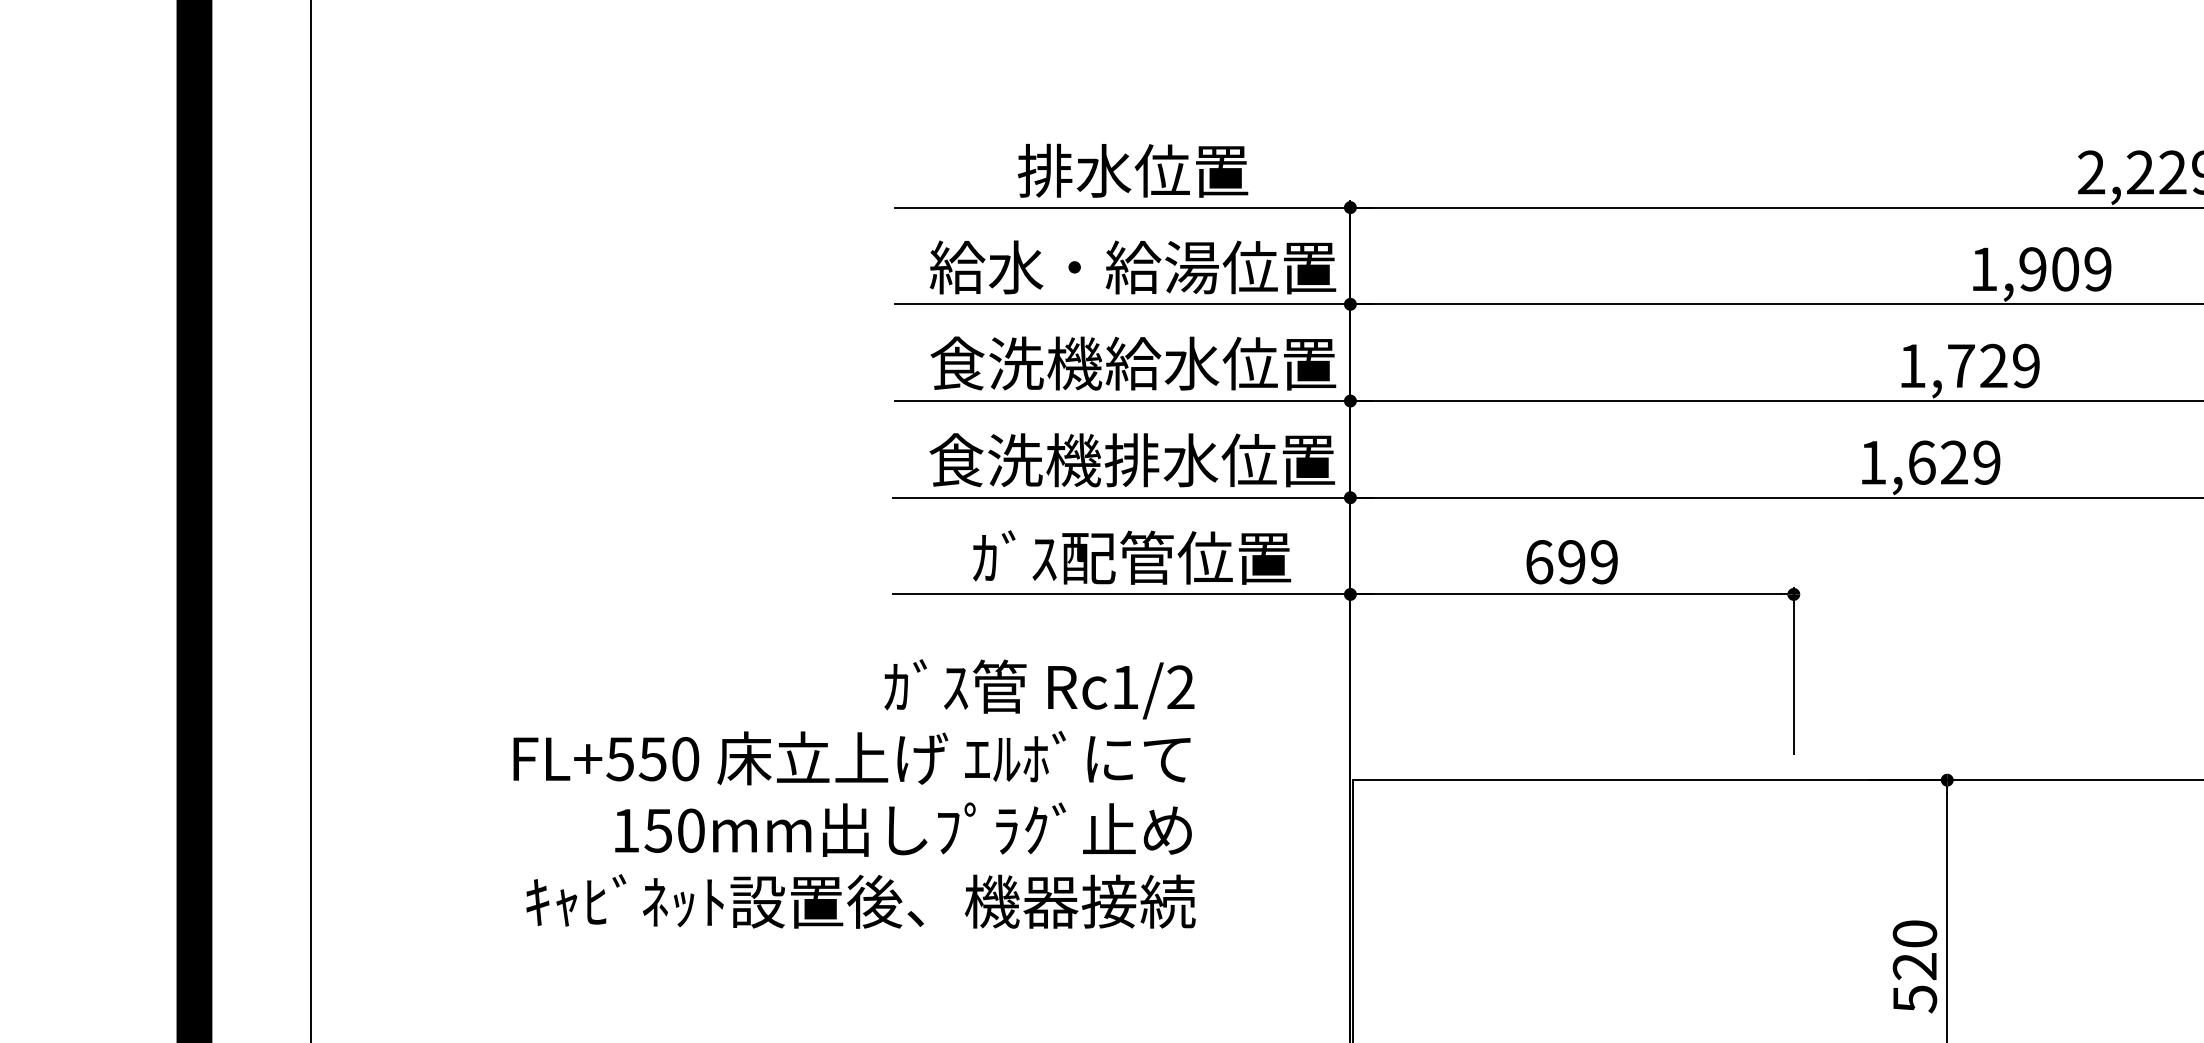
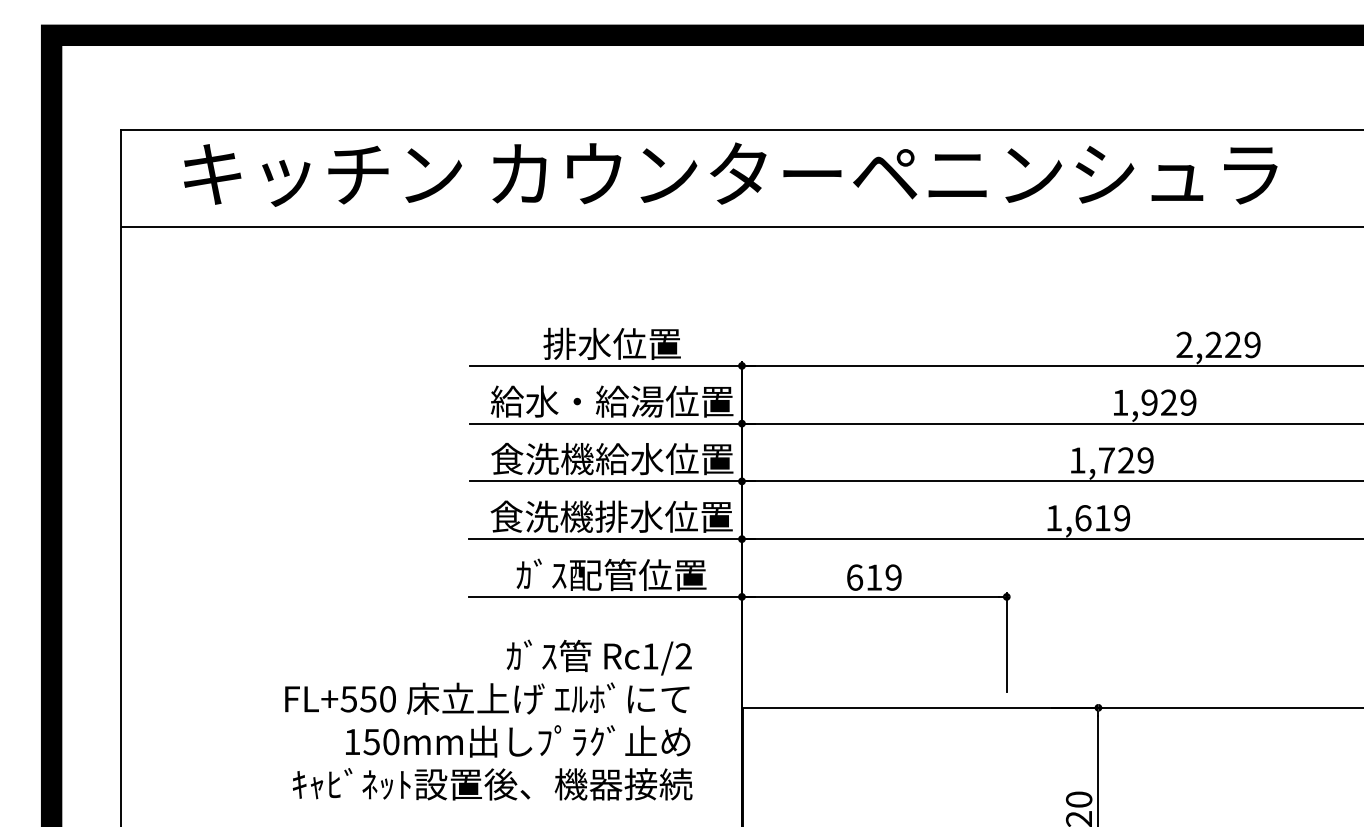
text: (2066, 268) -> (1169, 402), 1,909 -> 1,929
text: (1954, 463) -> (1102, 518), 1,629 -> 1,619
text: (1572, 561) -> (874, 577), 699 -> 619
text: (853, 793) -> (488, 719), moved

